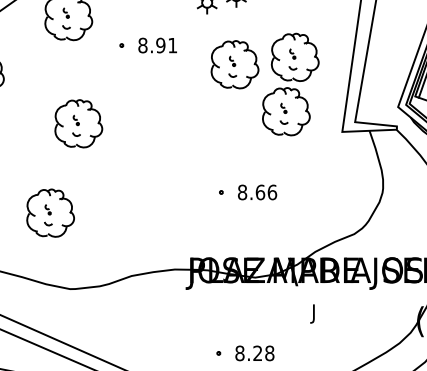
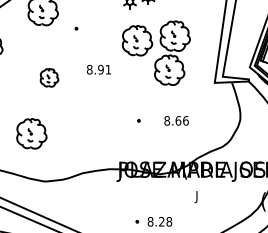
text: (156, 45) -> (98, 69), moved
part: (263, 83) -> (155, 52), moved
part: (78, 123) -> (49, 77), size x0.6
text: (257, 191) -> (176, 120), moved

